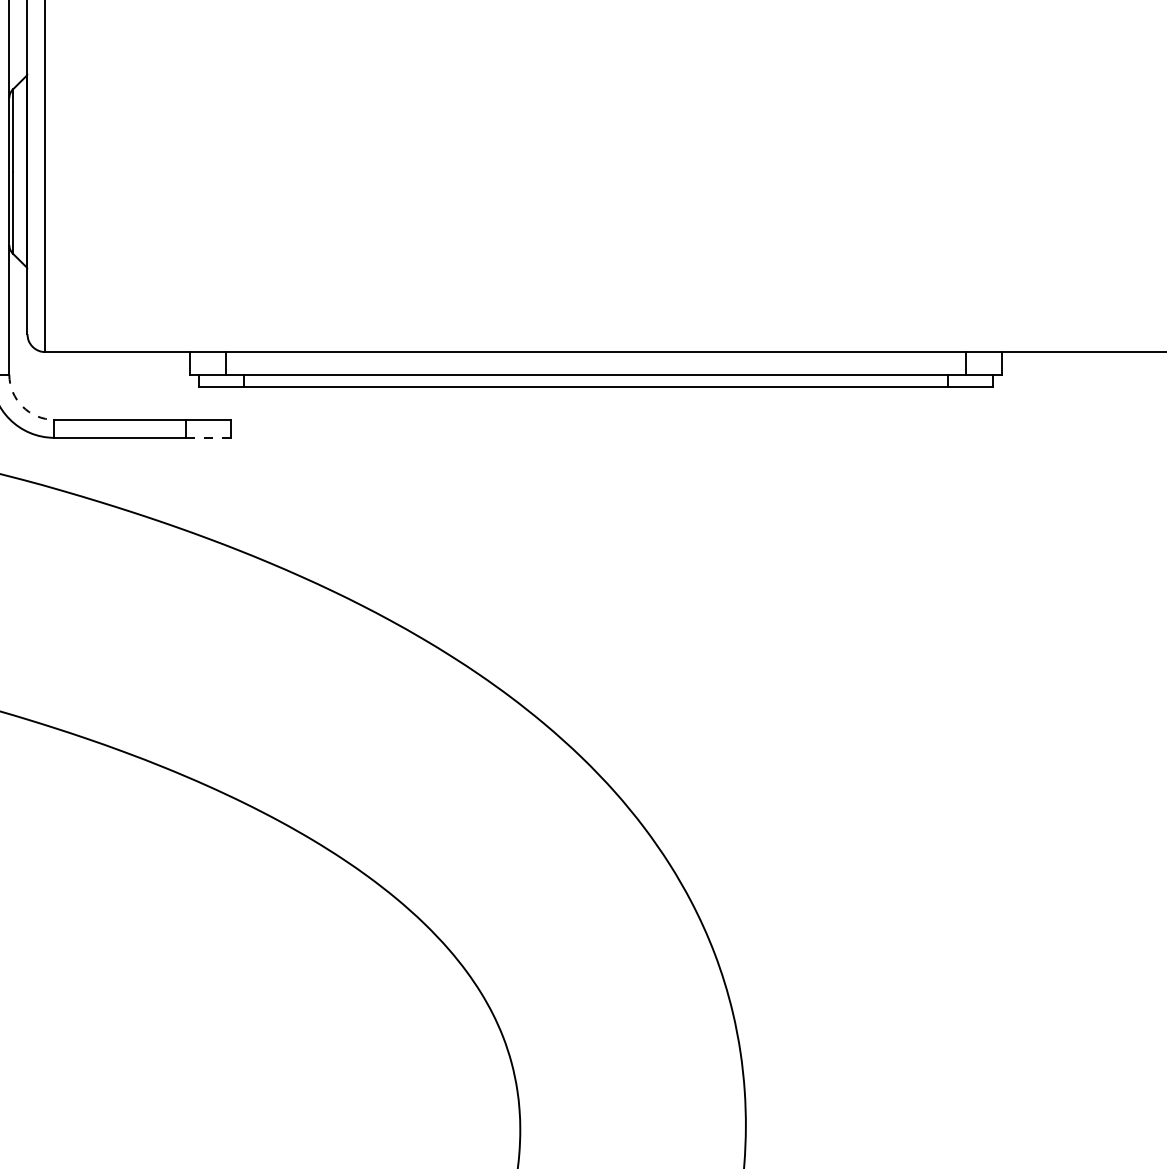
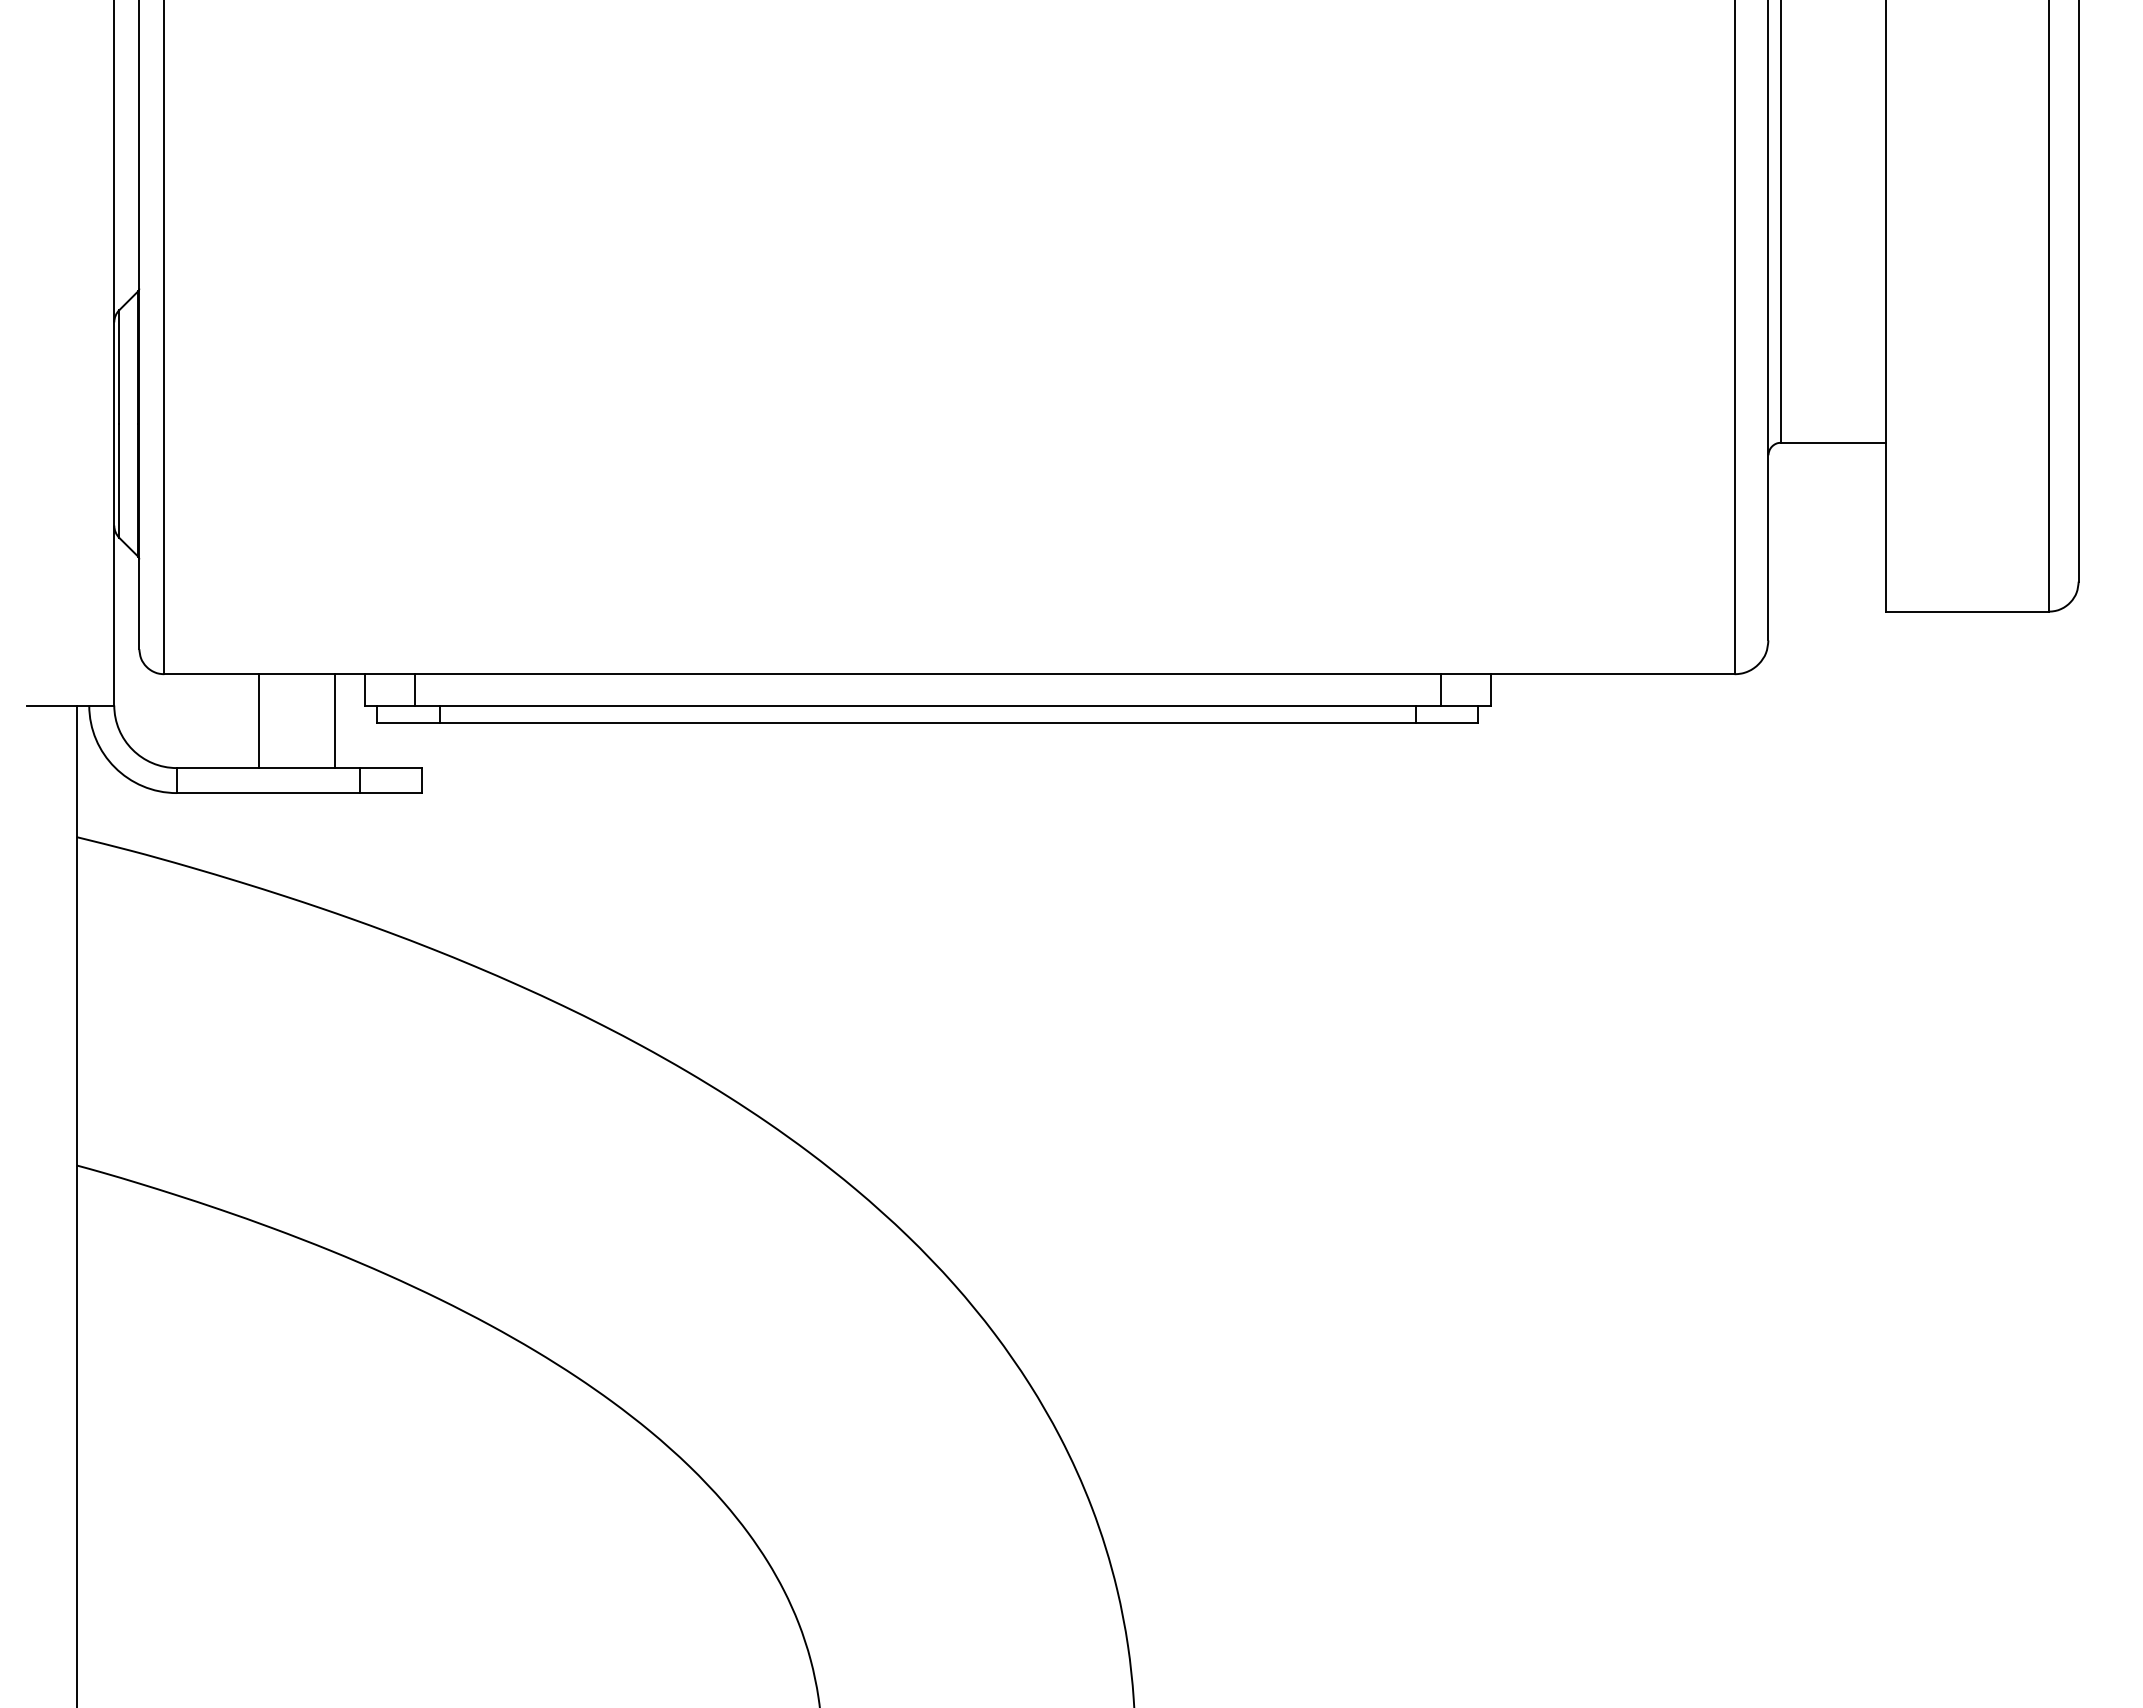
line: (114, 386) -> (259, 721), added
line: (168, 386) -> (334, 721), added
arc: (22, 406) -> (132, 749), dashed -> solid
line: (208, 438) -> (390, 793), dashed -> solid

